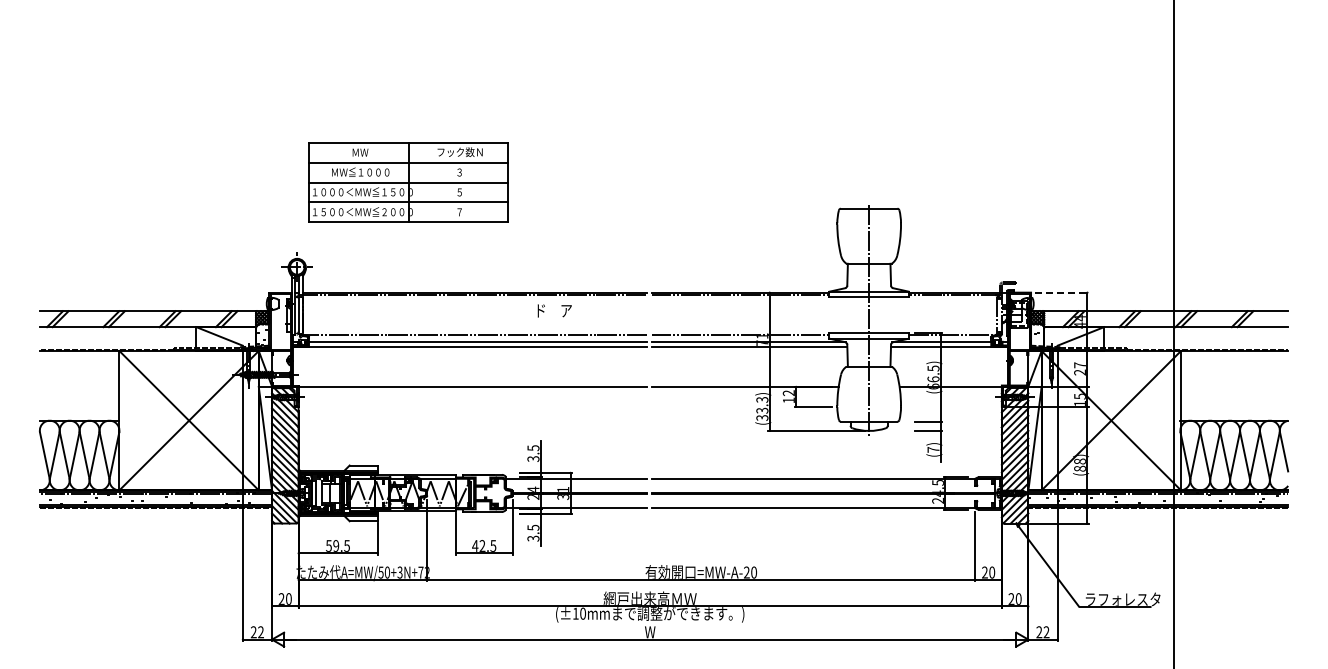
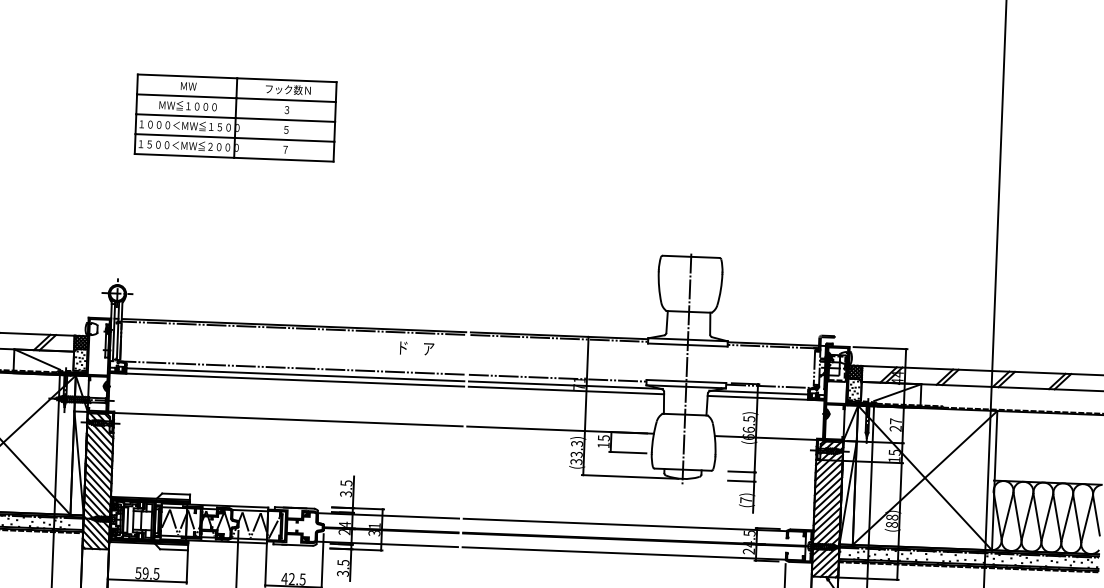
part: (408, 182) -> (235, 118), moved
line: (1061, 292) -> (880, 347), dashed -> solid
text: (554, 310) -> (416, 348), moved
text: (788, 393) -> (603, 438), 12 -> 15

